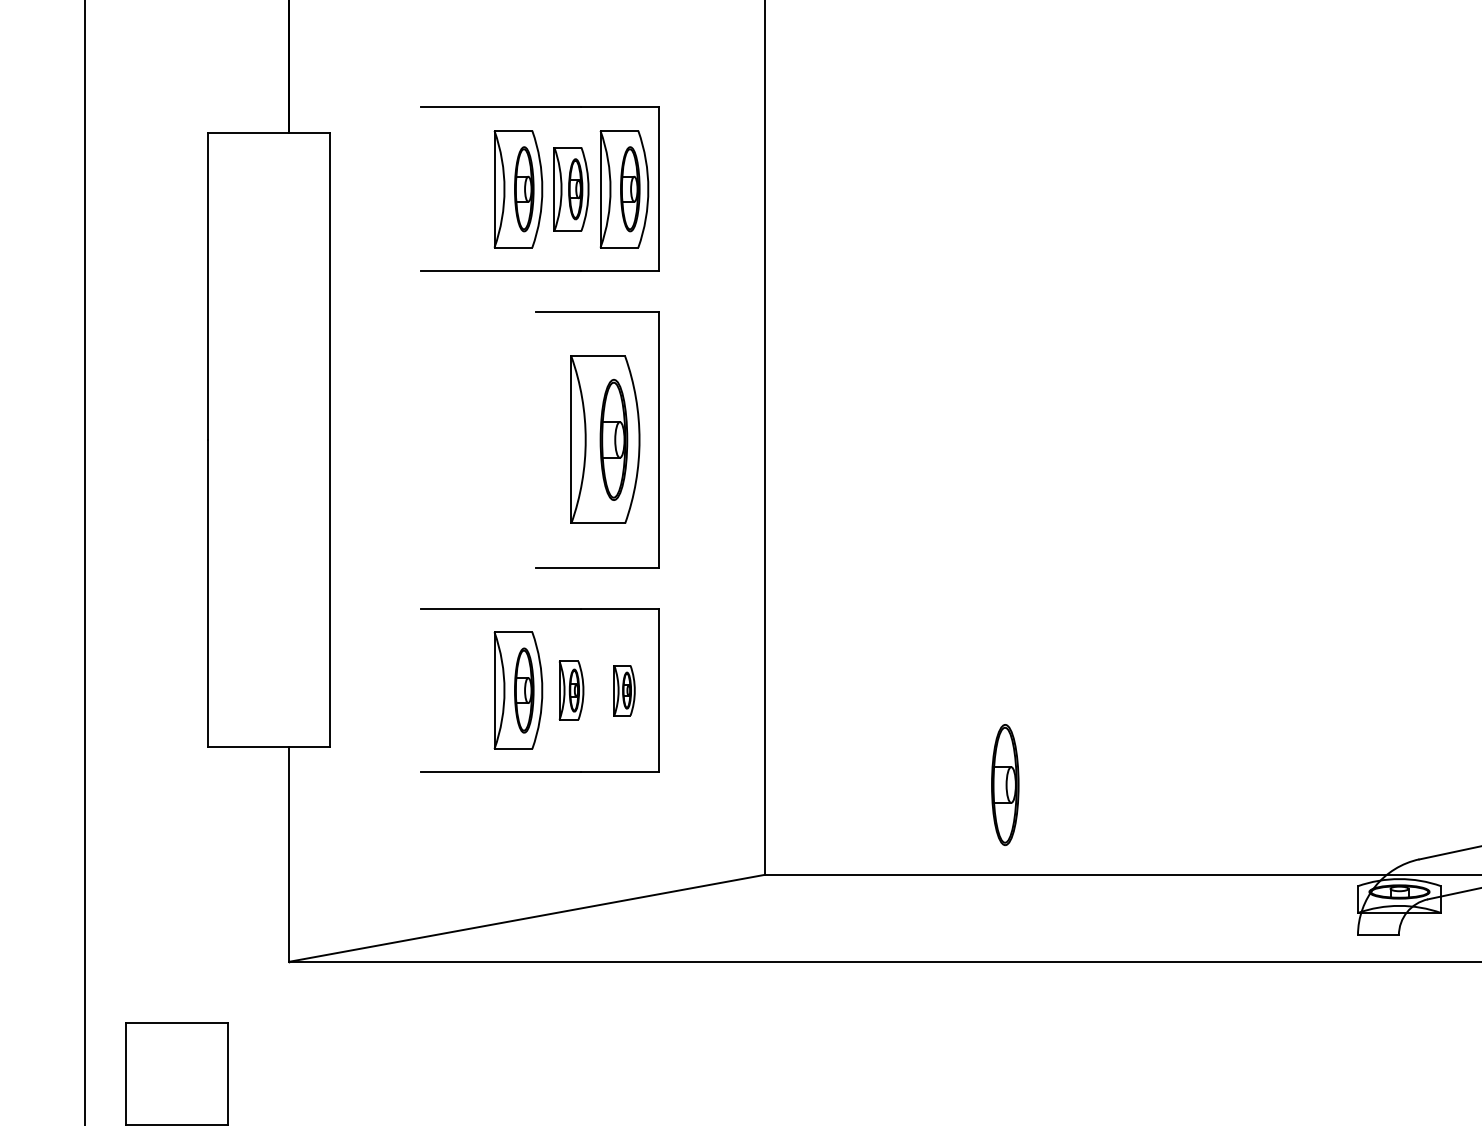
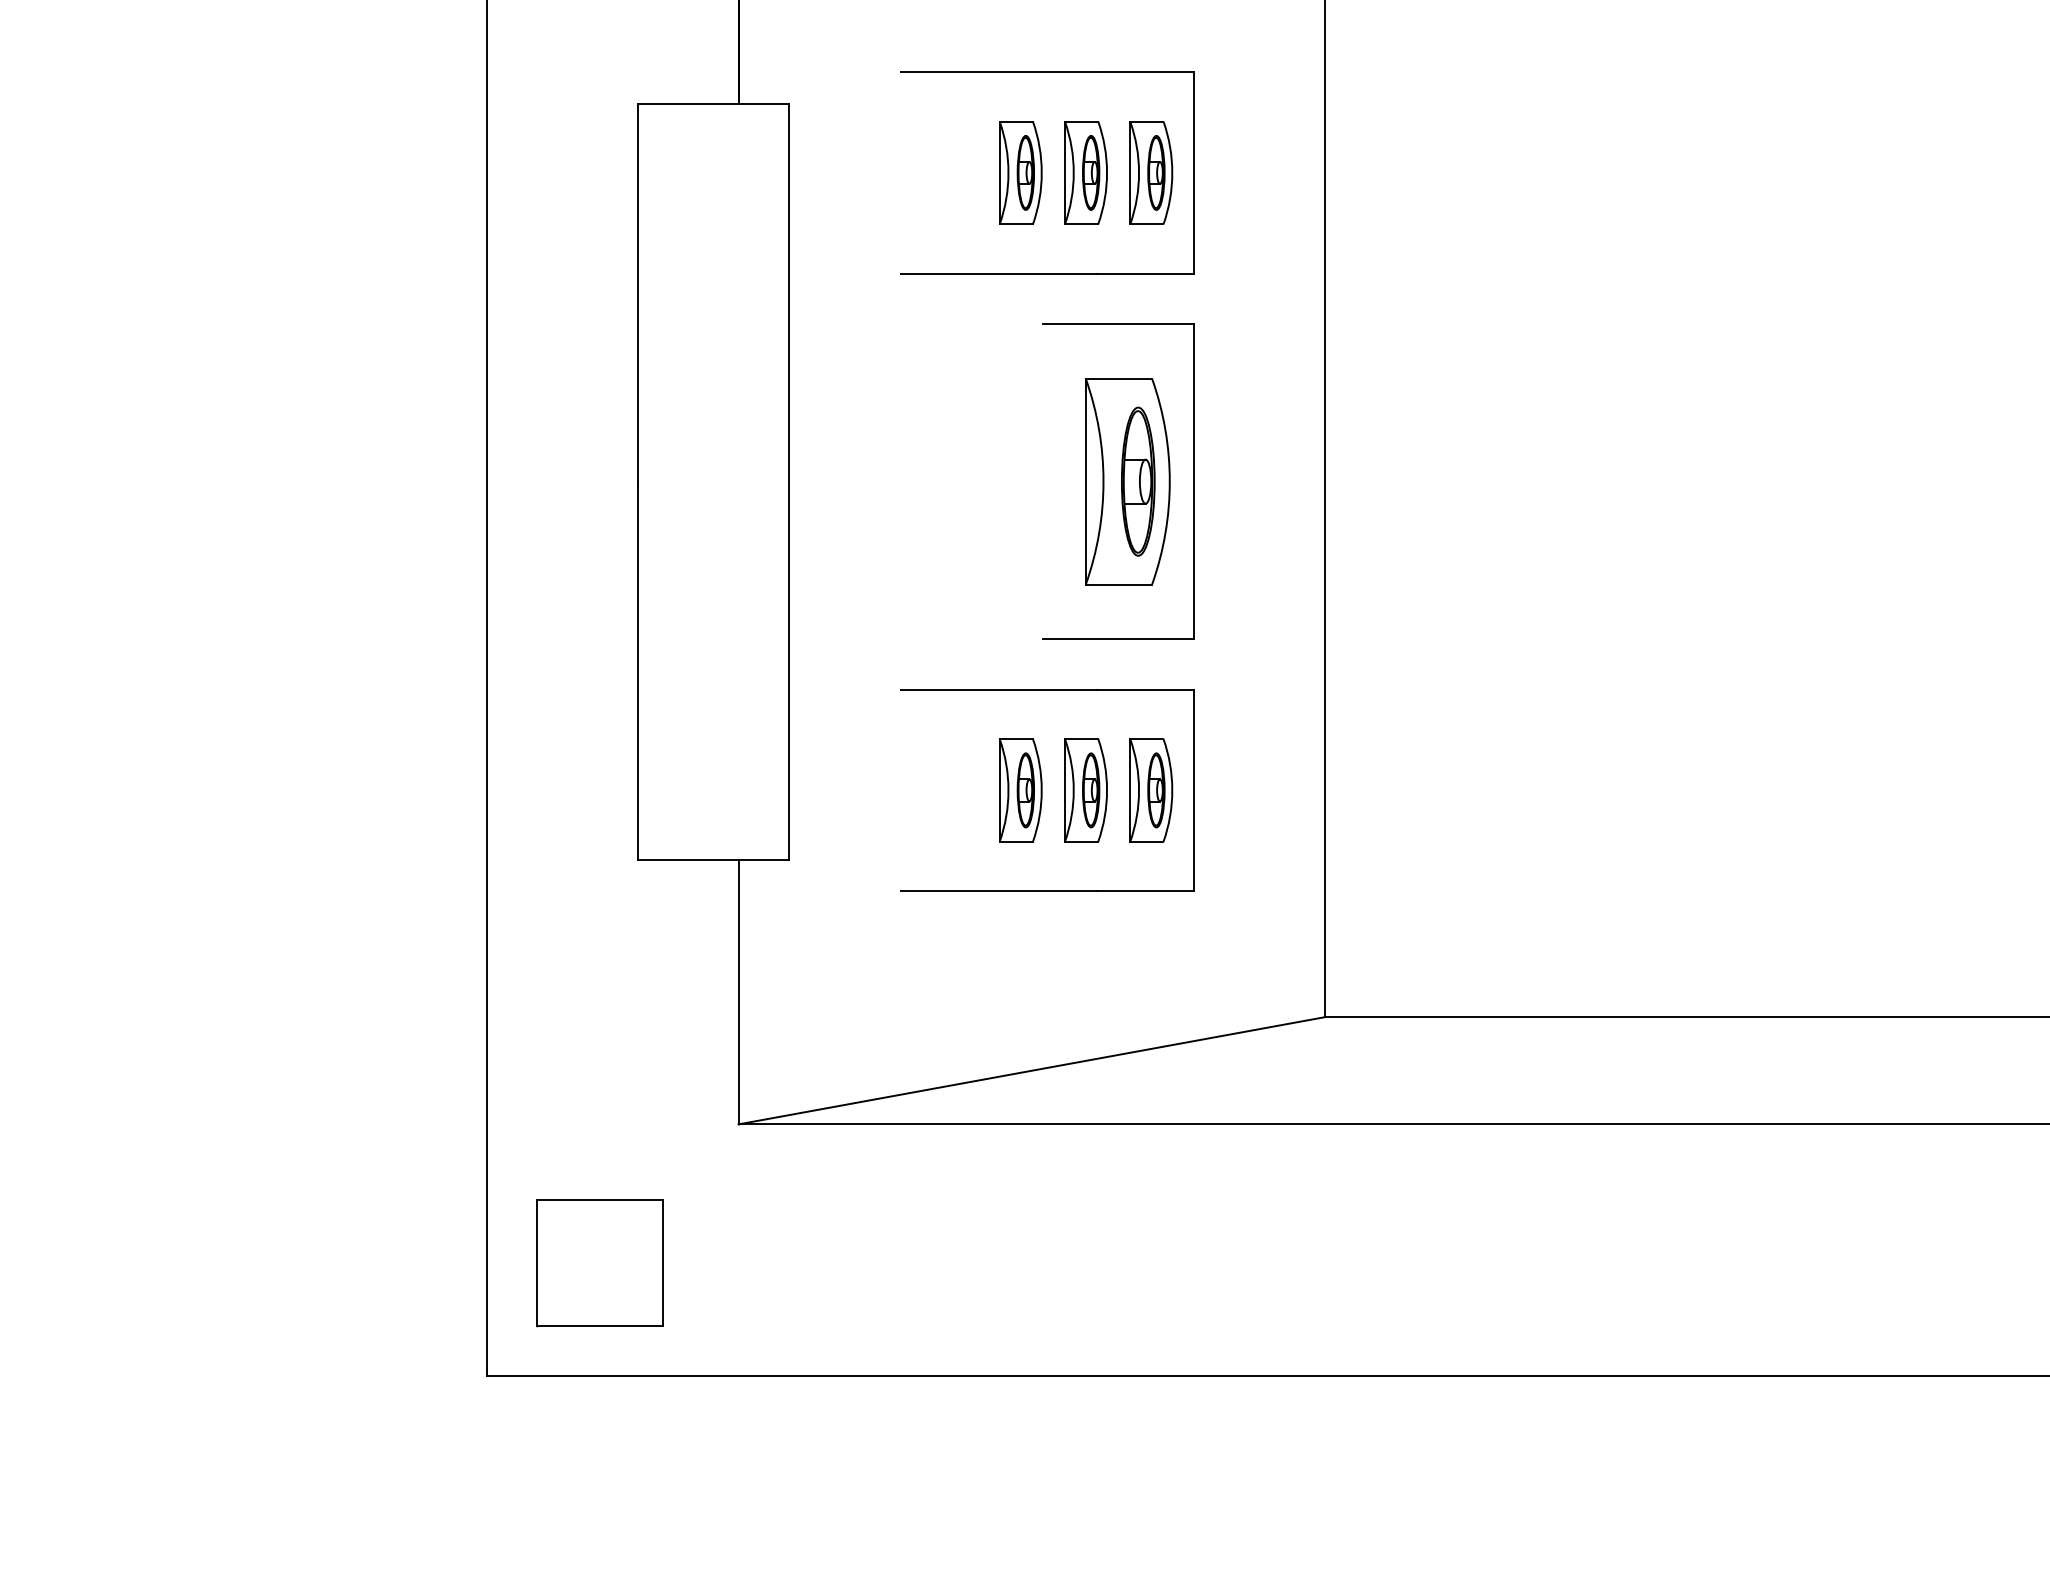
part: (518, 188) -> (1020, 172), size x0.71
part: (624, 188) -> (1151, 172), size x0.71
part: (518, 690) -> (1020, 790), size x0.71
part: (571, 690) -> (1085, 790), size x1.43
part: (624, 690) -> (1151, 790), size x1.67
part: (1005, 784) -> (1620, 906), removed

